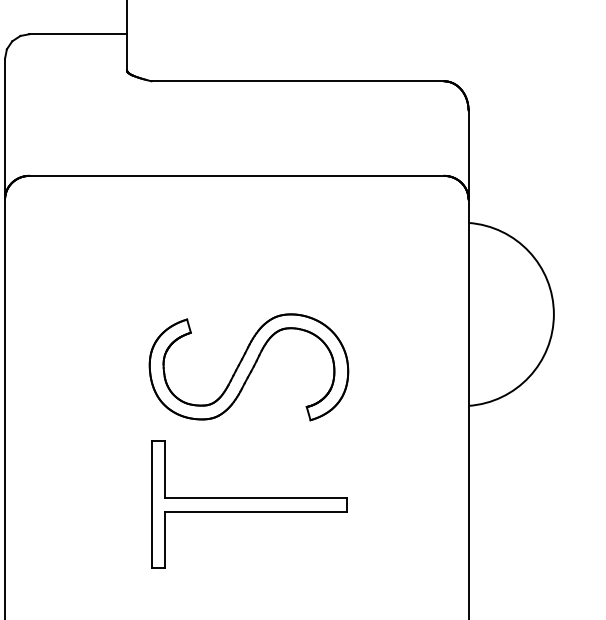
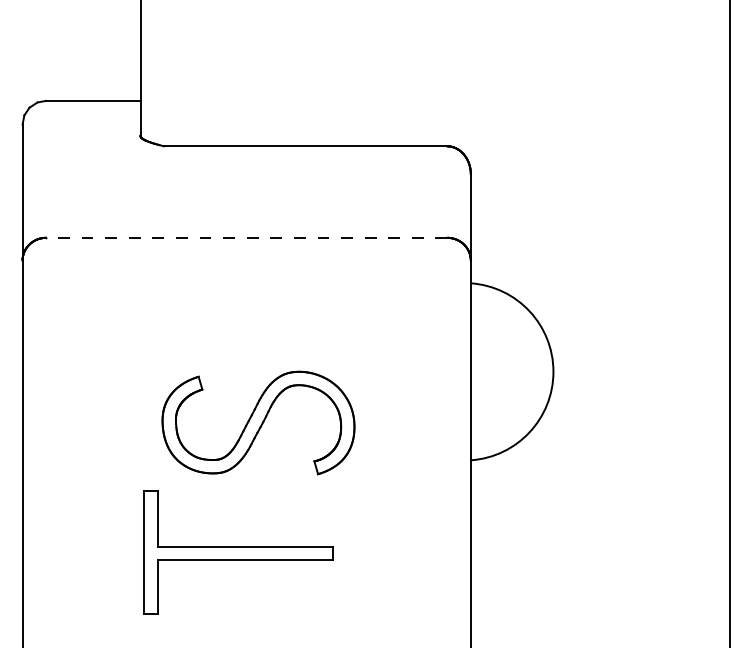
line: (236, 175) -> (246, 237), solid -> dashed
part: (248, 504) -> (238, 552), moved

